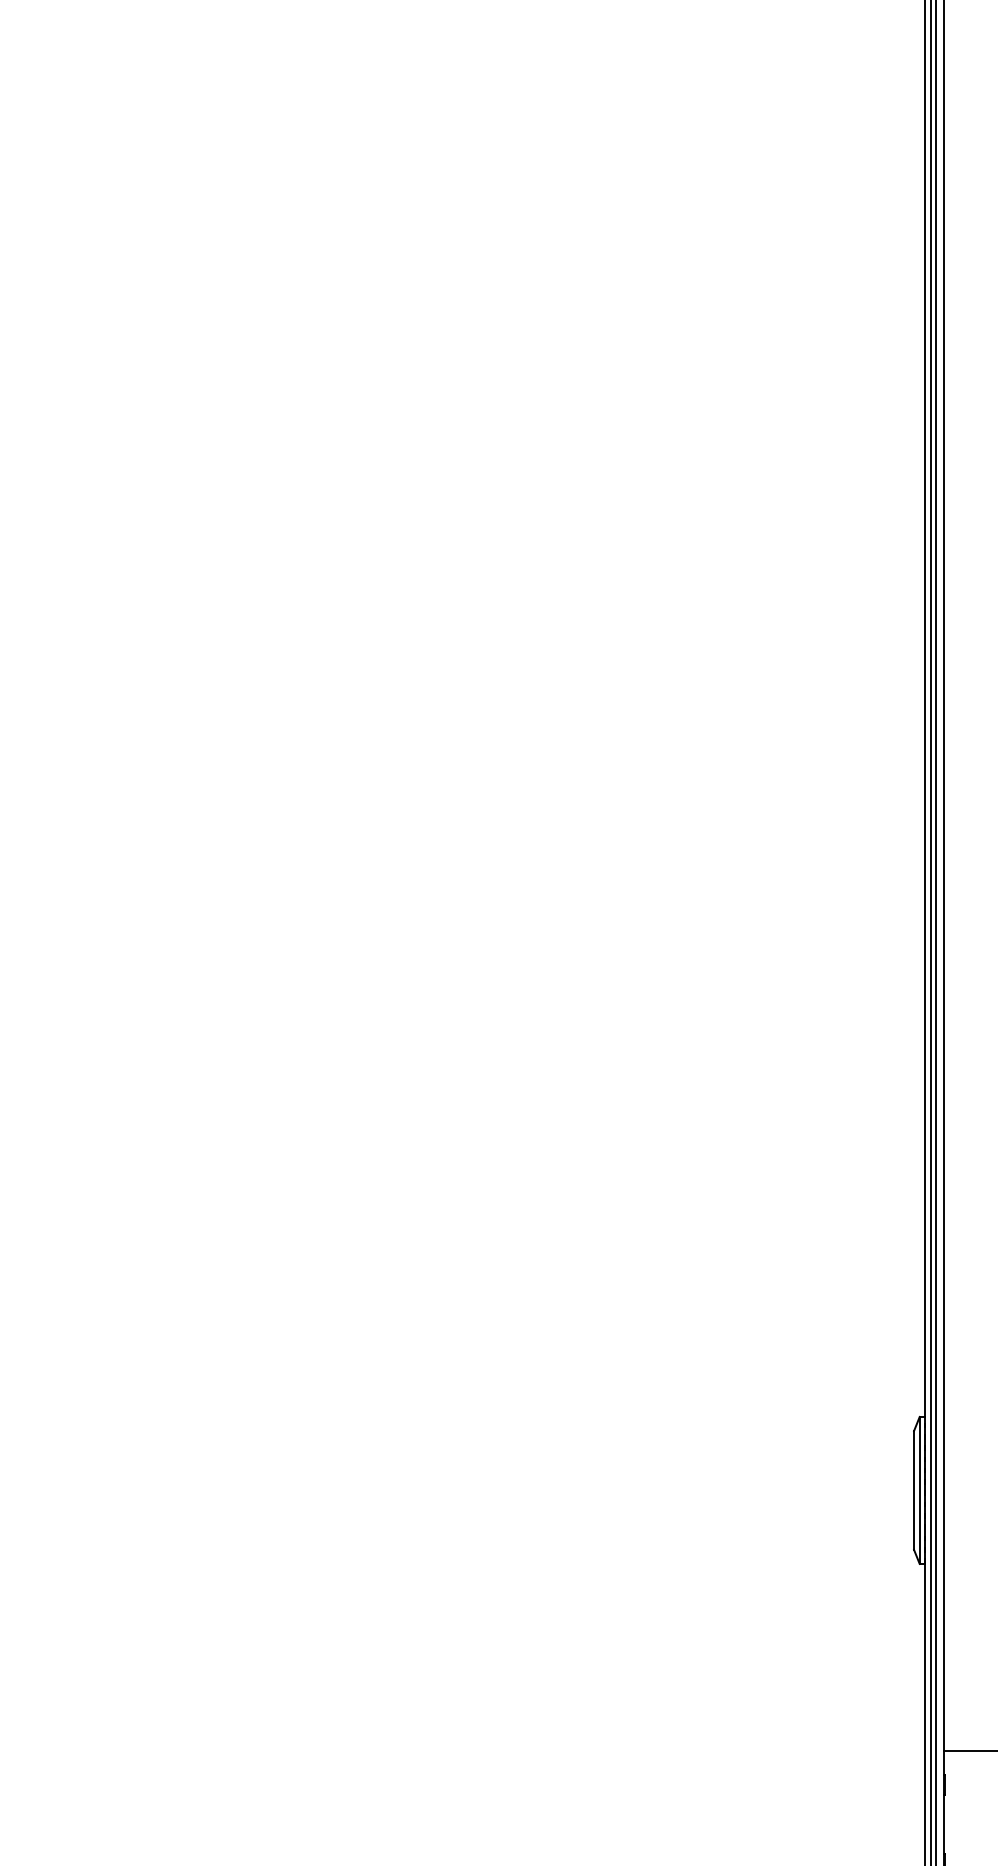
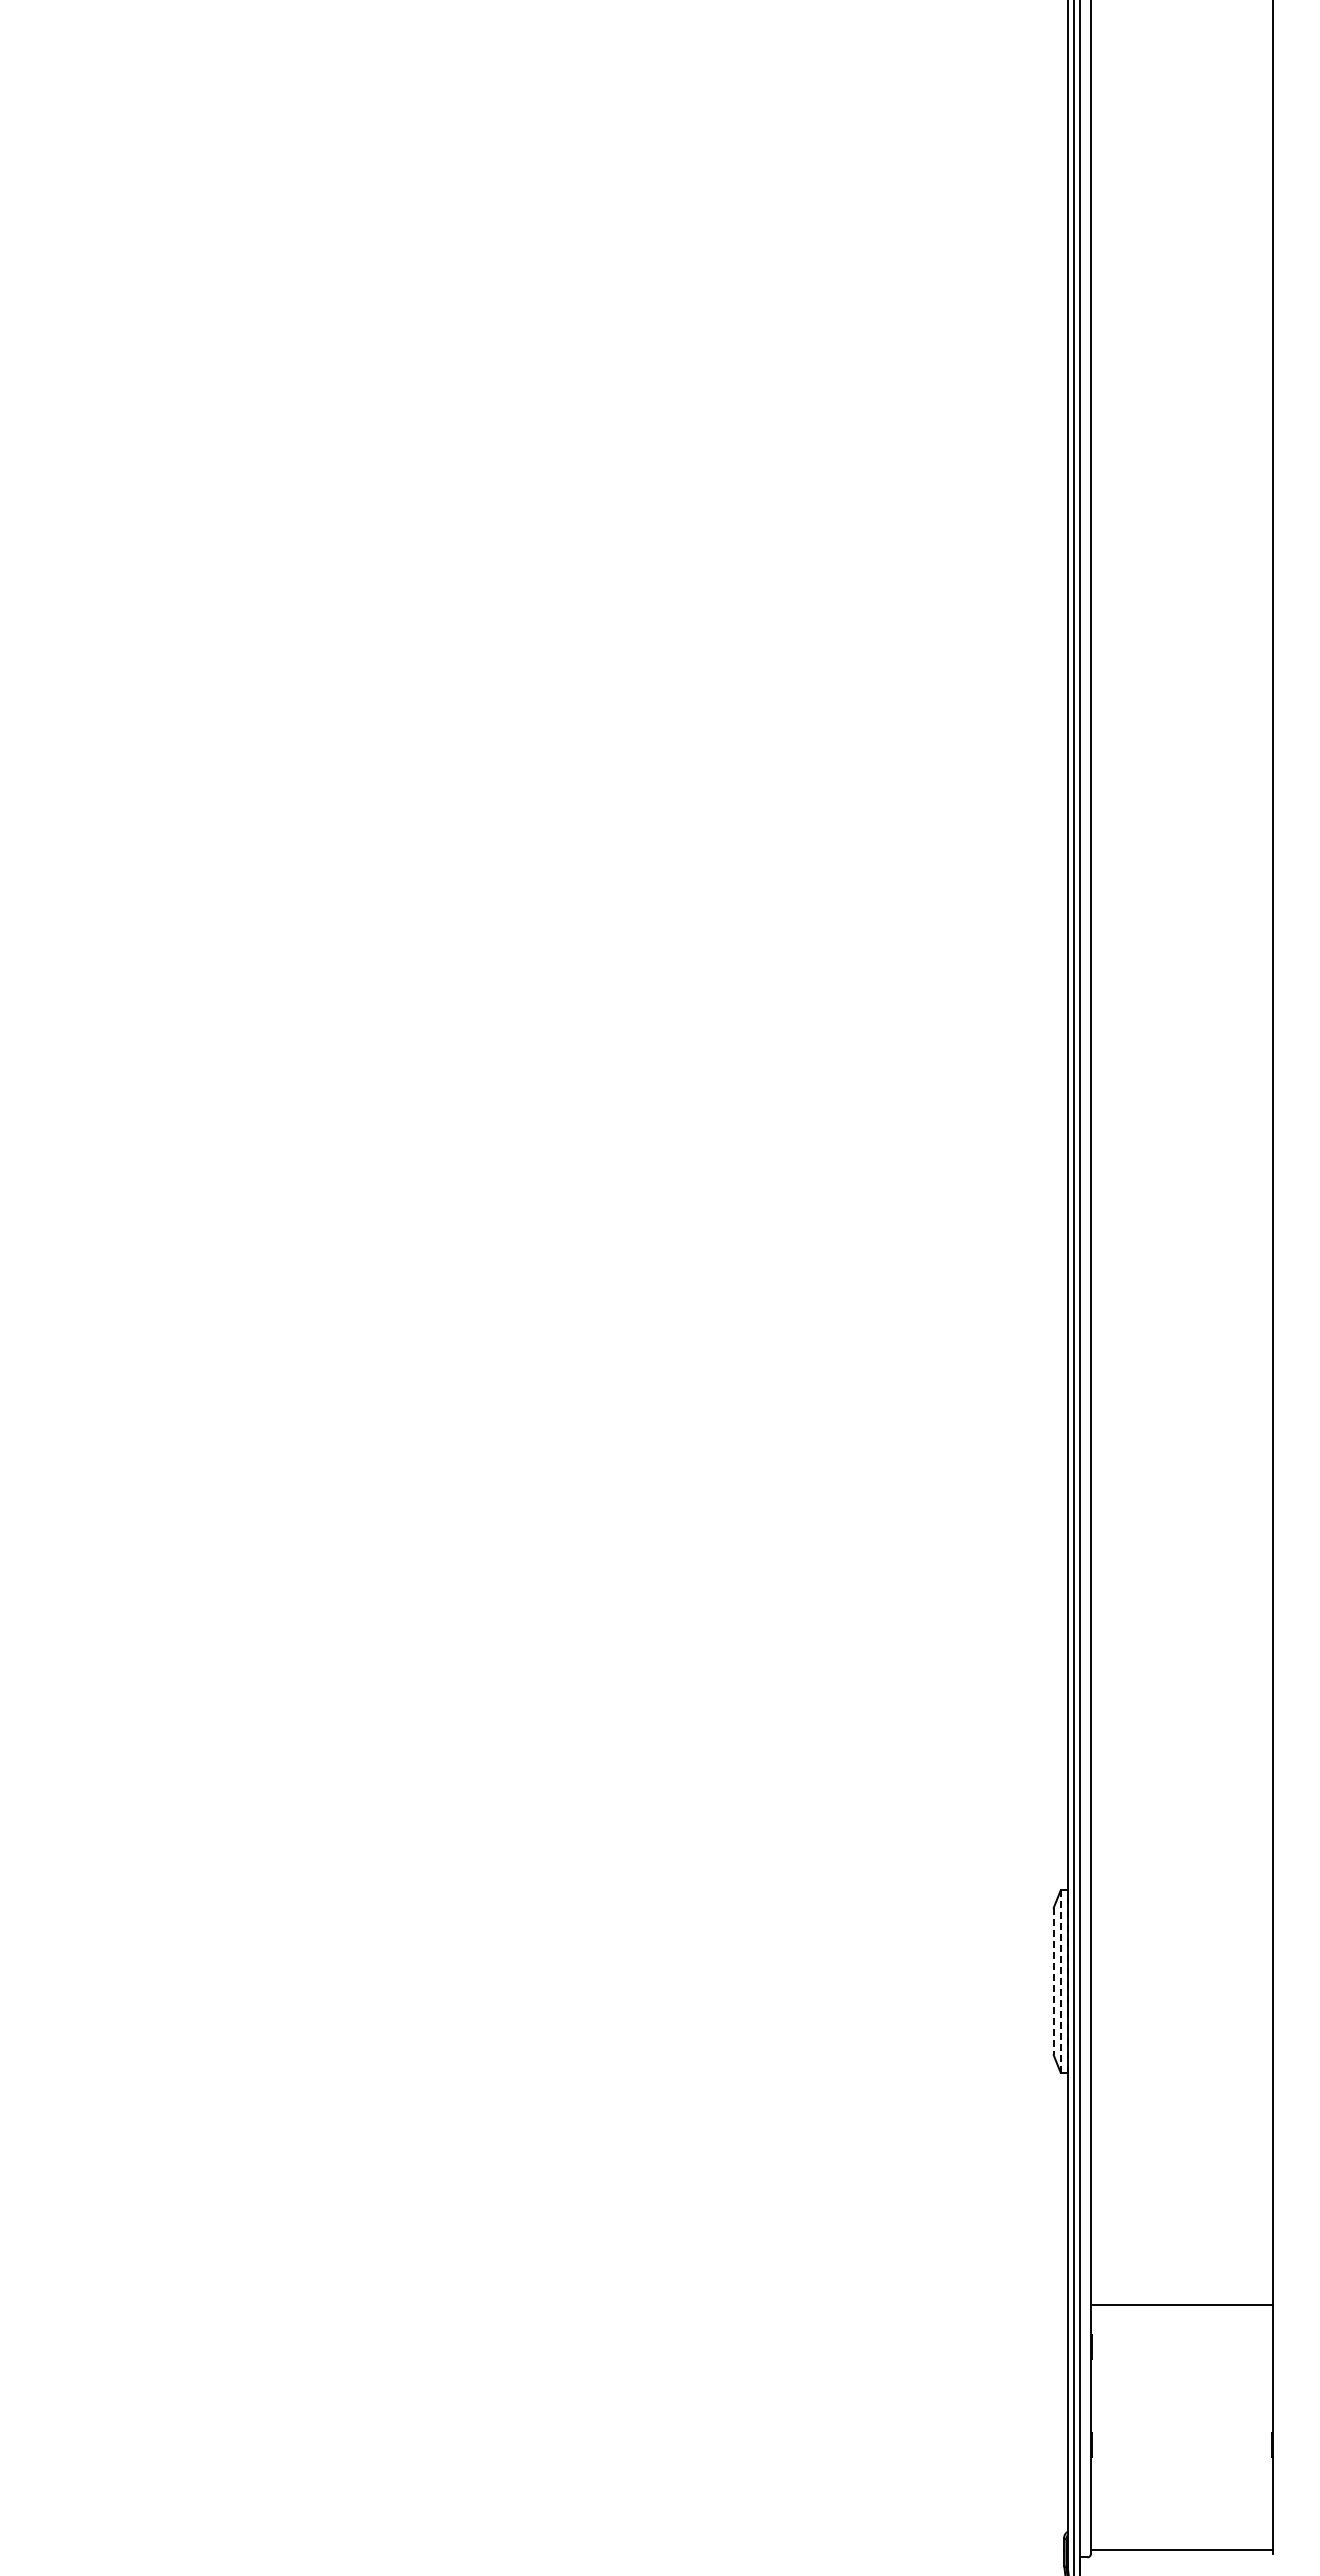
line: (913, 1490) -> (1053, 1981), solid -> dashed
line: (919, 1490) -> (1060, 1981), solid -> dashed

